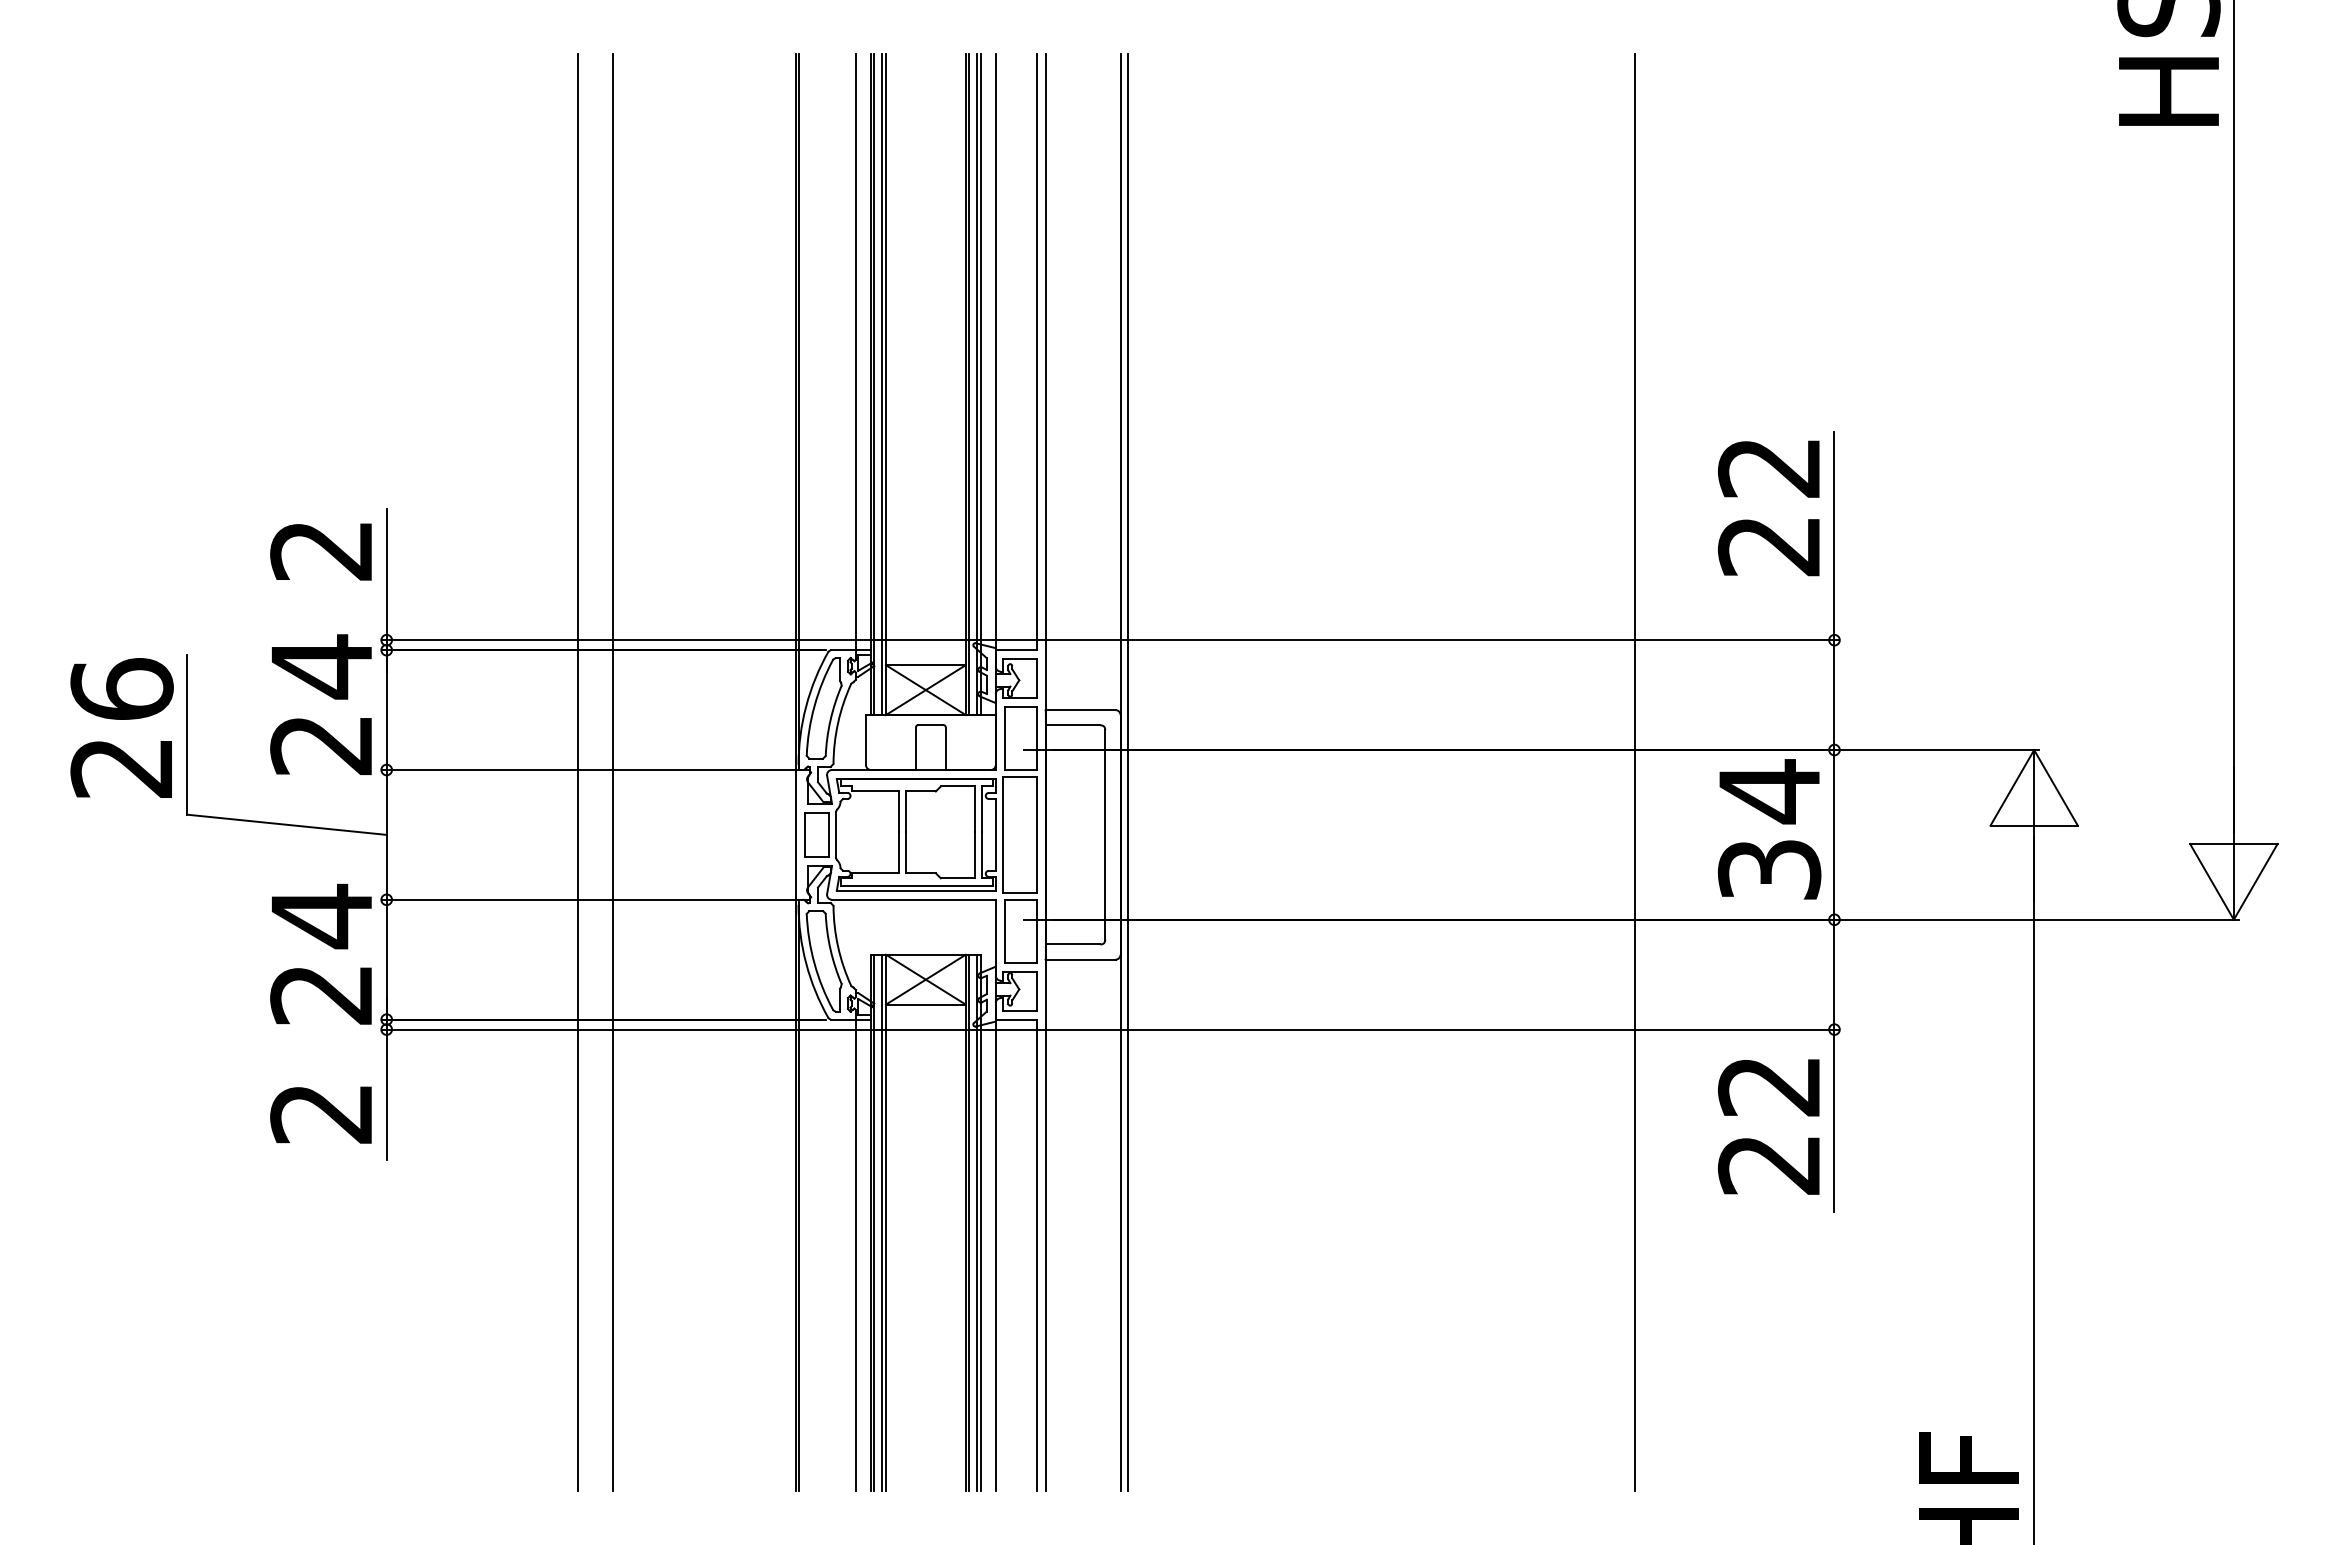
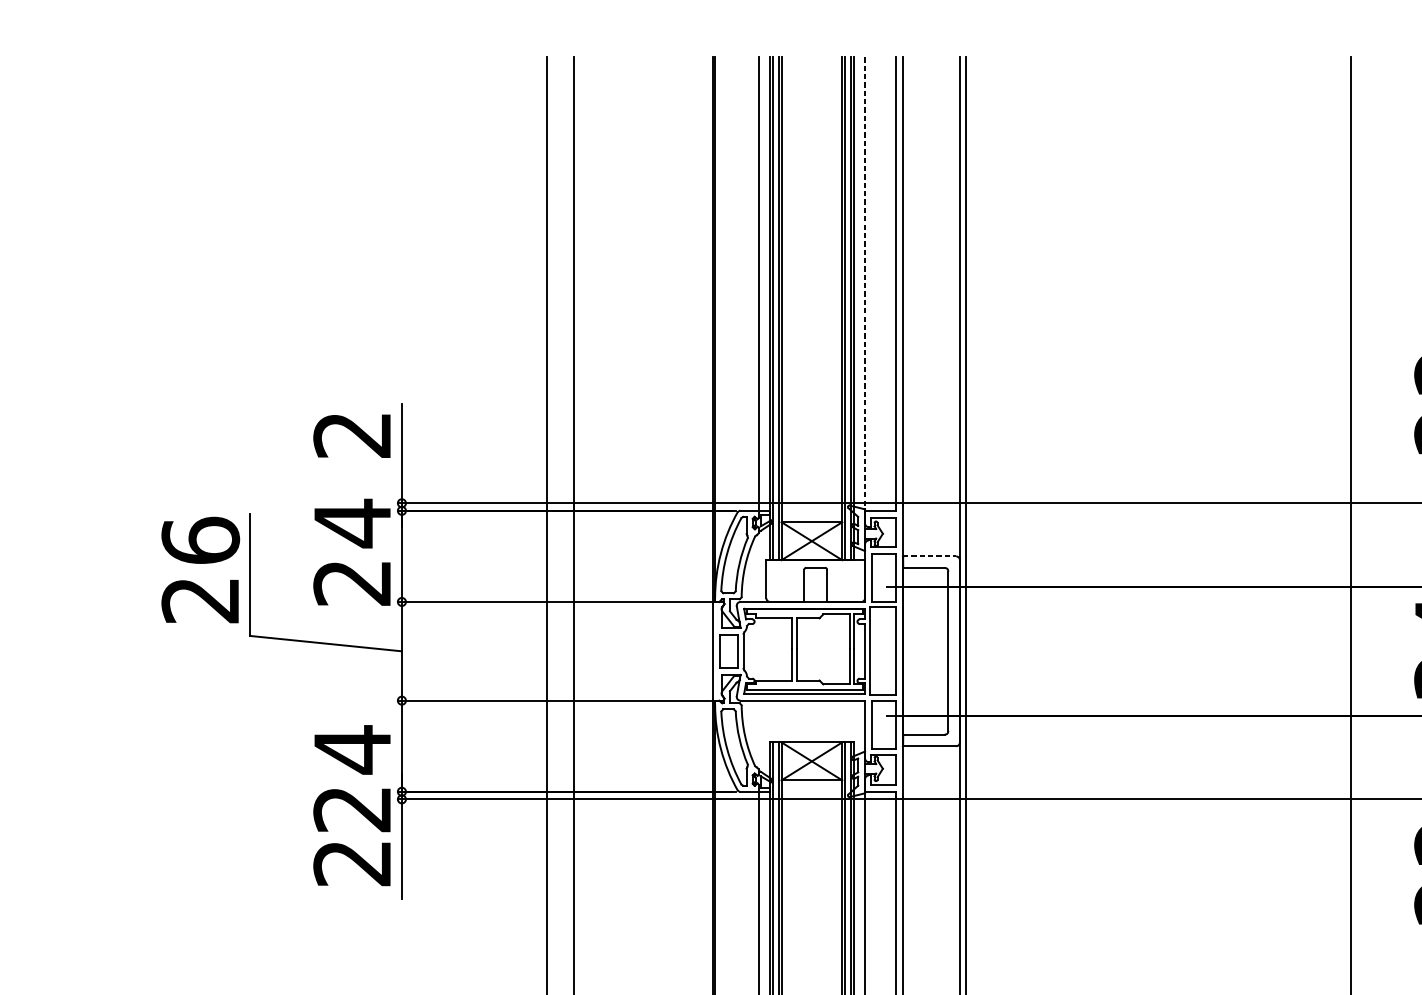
line: (995, 353) -> (864, 285), solid -> dashed
line: (1080, 710) -> (929, 556), solid -> dashed
text: (320, 953) -> (351, 778), moved

